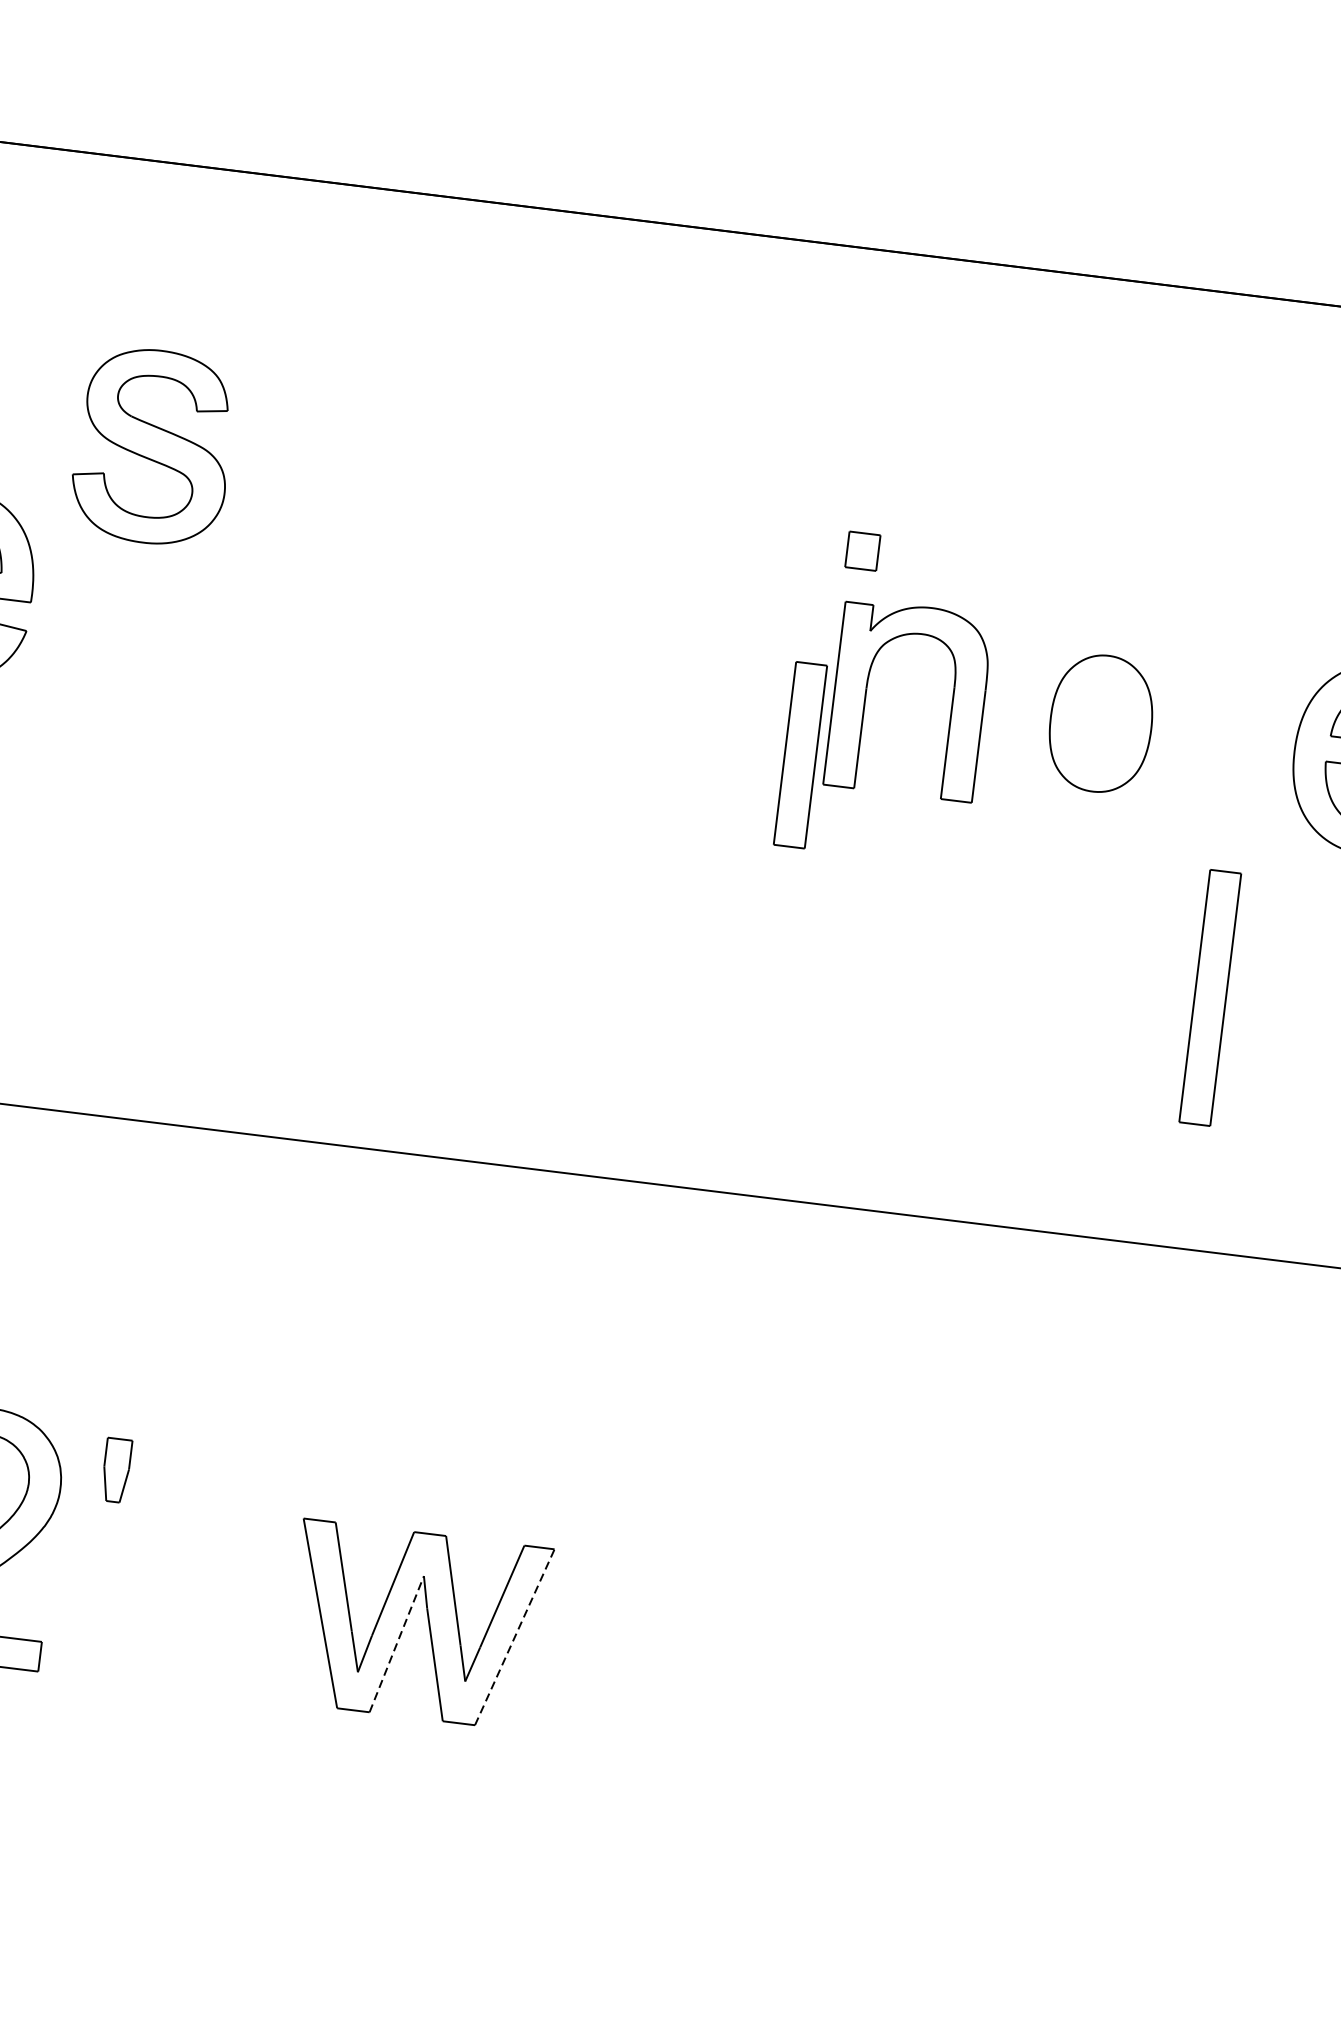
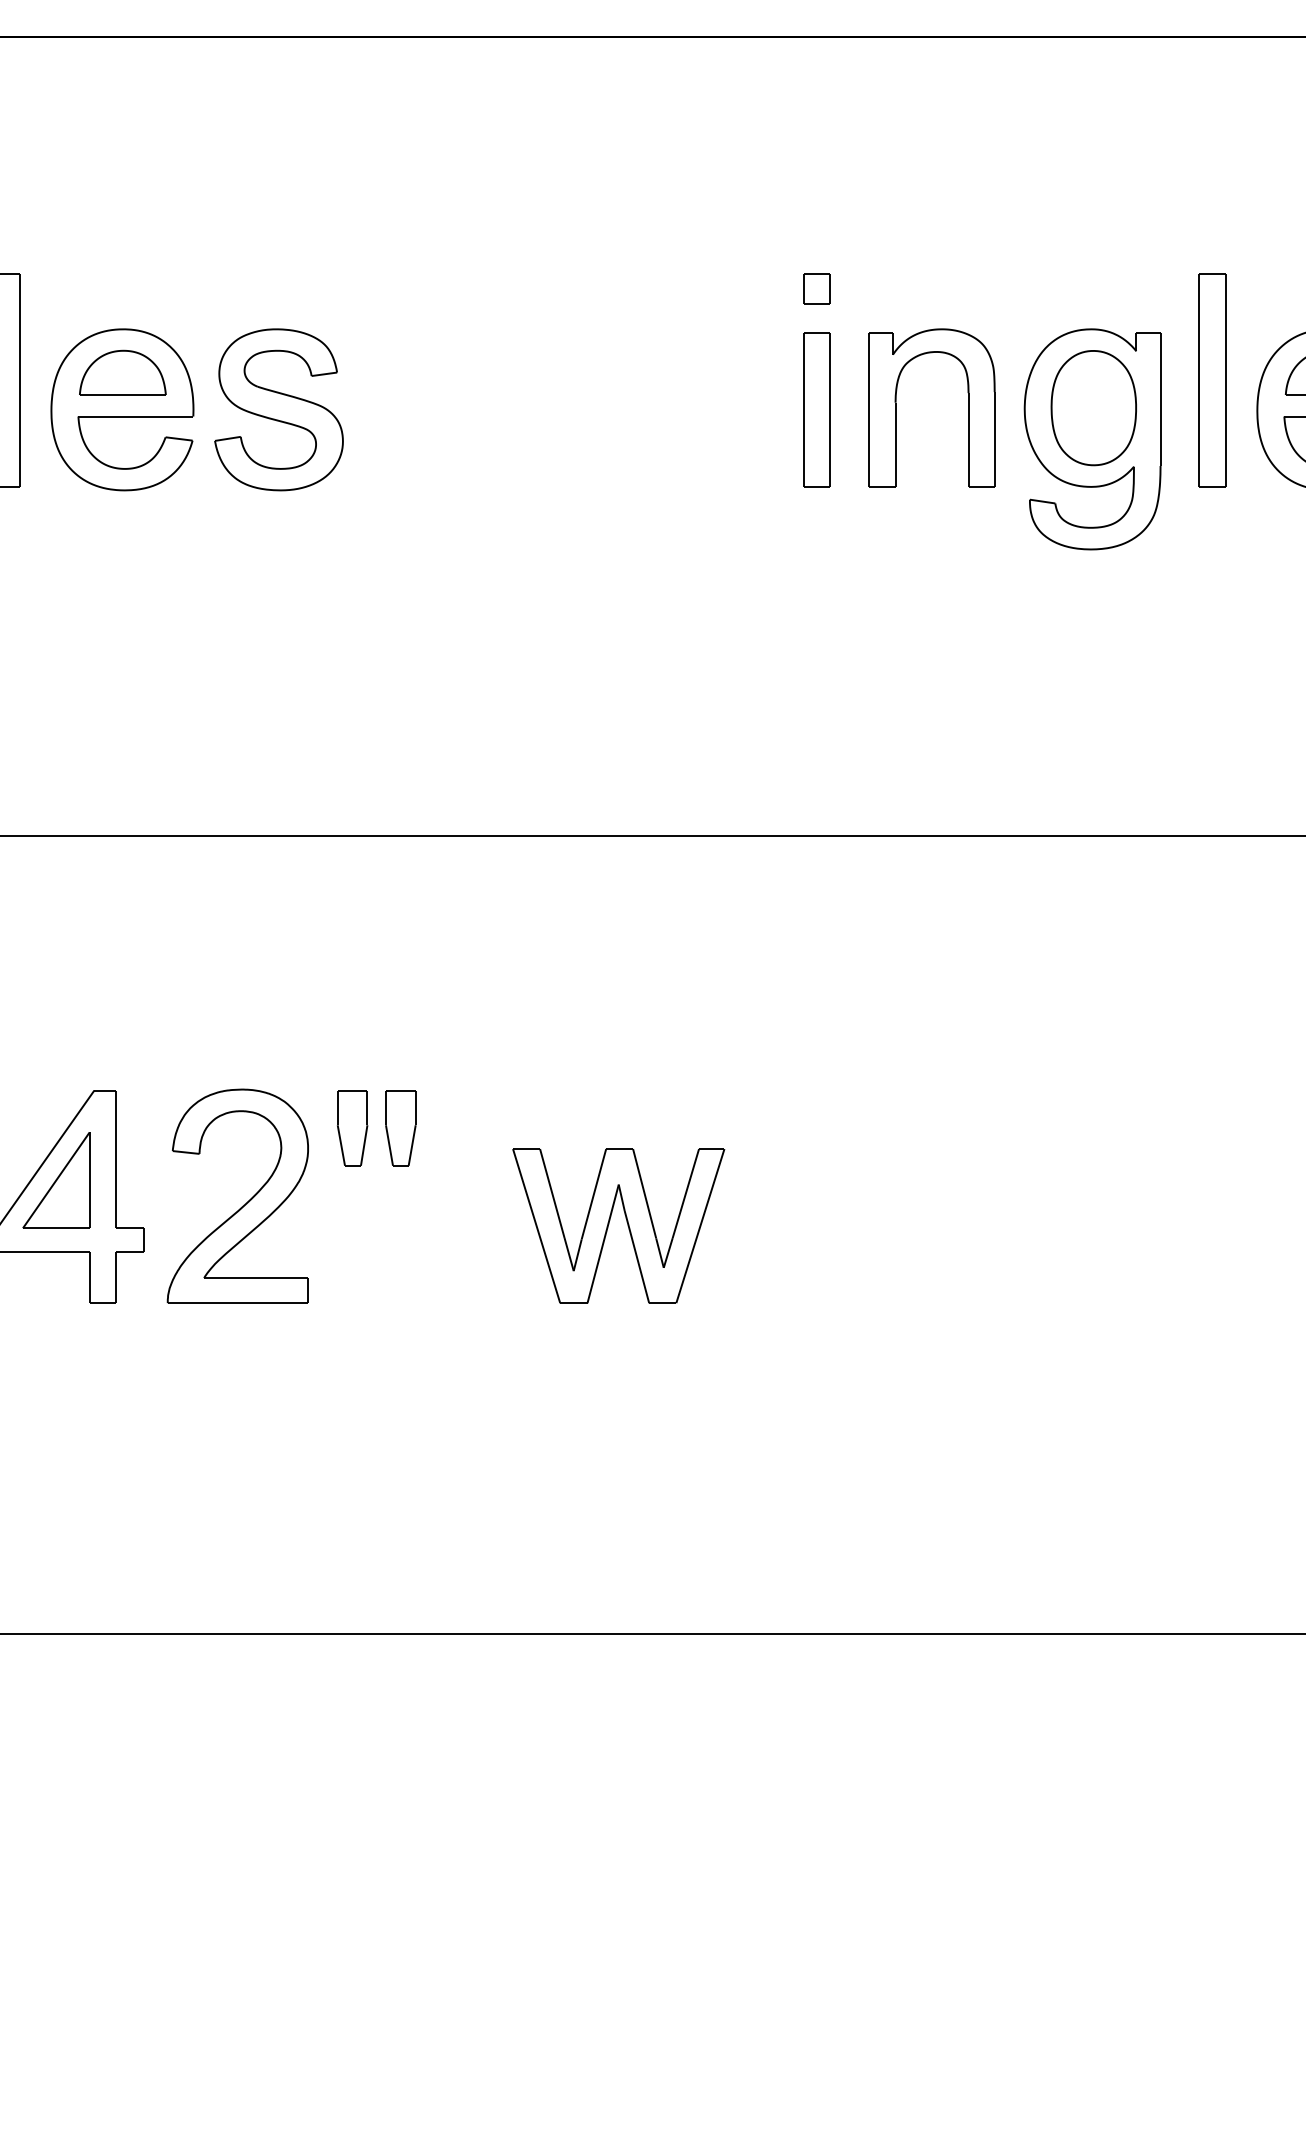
part: (152, 446) -> (278, 409), moved
part: (862, 550) -> (816, 288), moved
part: (800, 754) -> (816, 409), moved
part: (1094, 760) -> (1092, 439), added
part: (1210, 997) -> (1212, 380), moved
part: (116, 1470) -> (352, 1128), size x1.43
part: (173, 1477) -> (400, 1128), added
line: (514, 1637) -> (700, 1226), dashed -> solid
line: (397, 1643) -> (603, 1243), dashed -> solid

